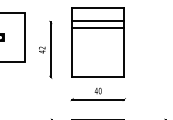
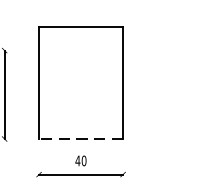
line: (98, 21) -> (81, 49), removed
line: (98, 27) -> (81, 58), removed
line: (97, 77) -> (79, 139), solid -> dashed

